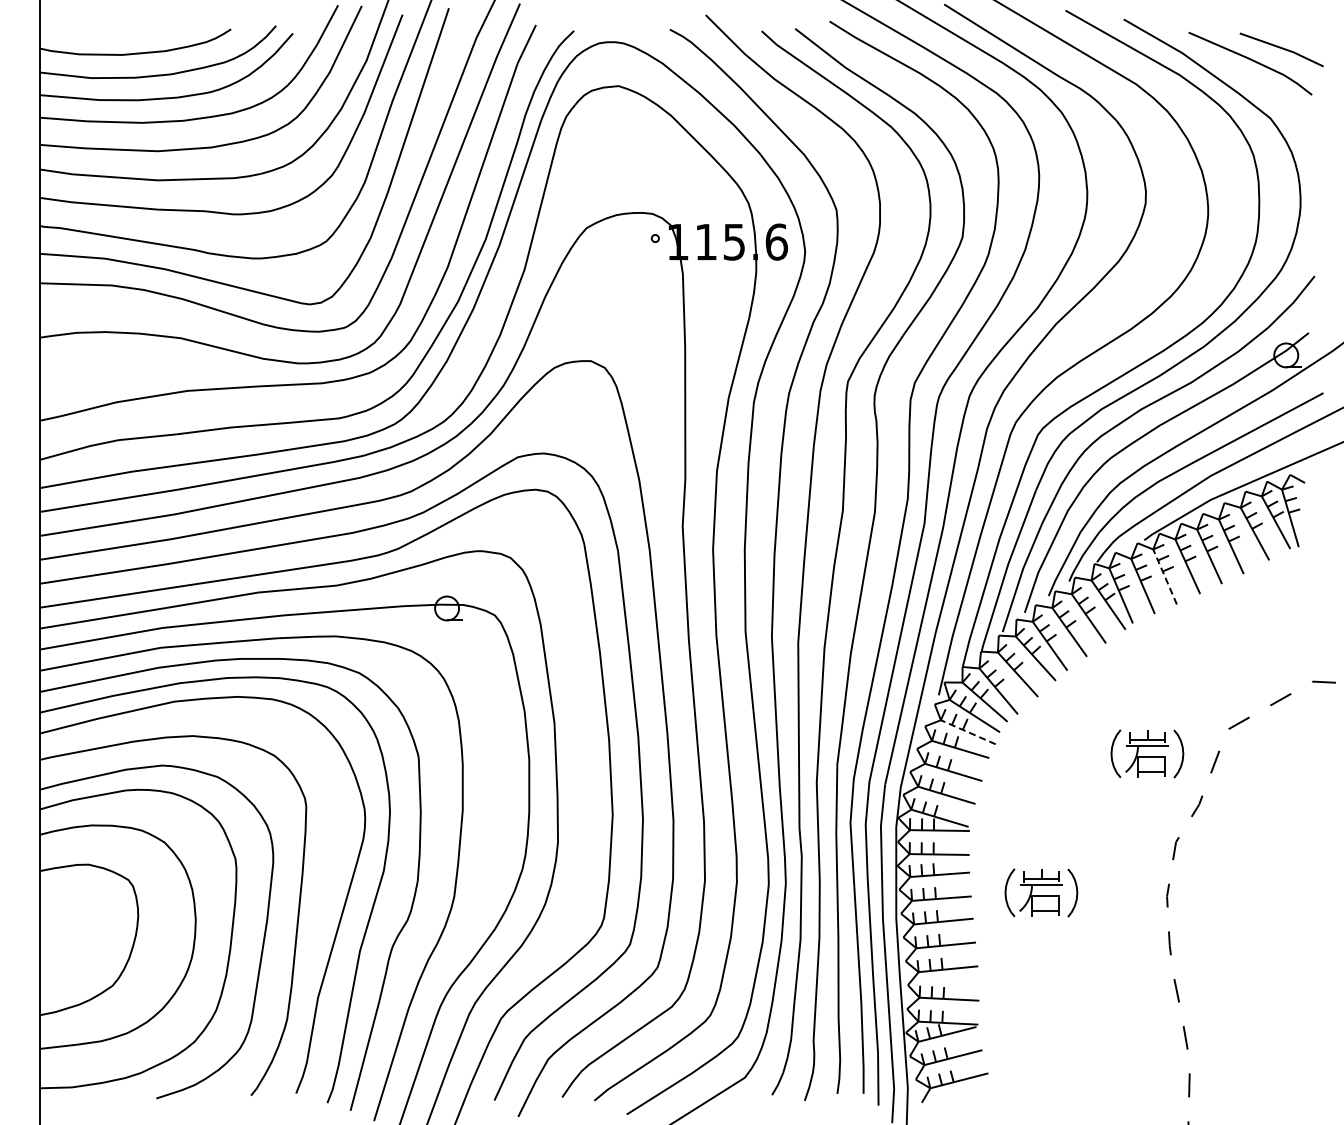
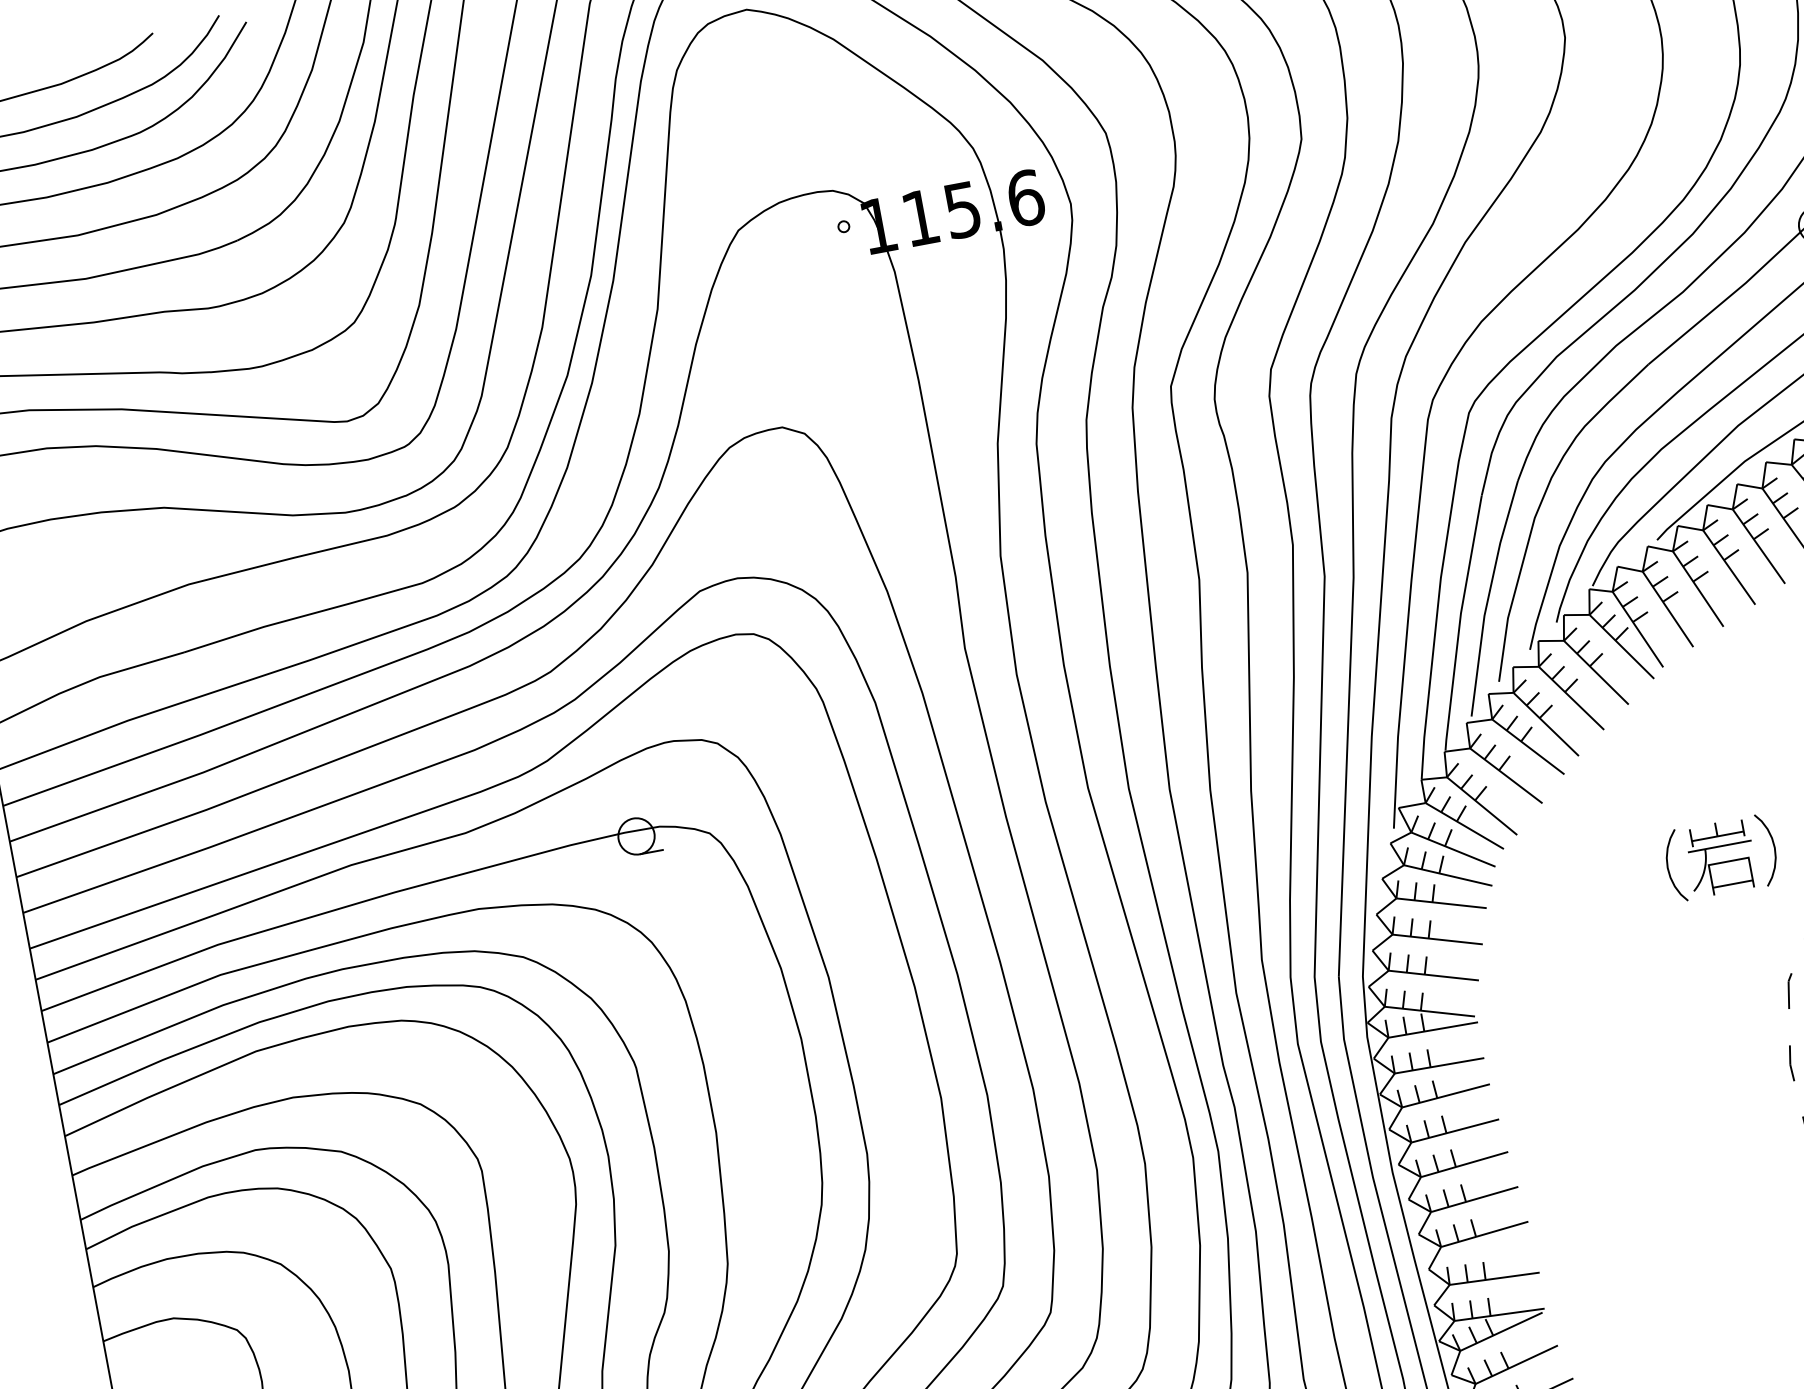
line: (1165, 576) -> (1698, 588), dashed -> solid
line: (968, 732) -> (1448, 875), dashed -> solid
part: (1041, 892) -> (1602, 1093), removed

